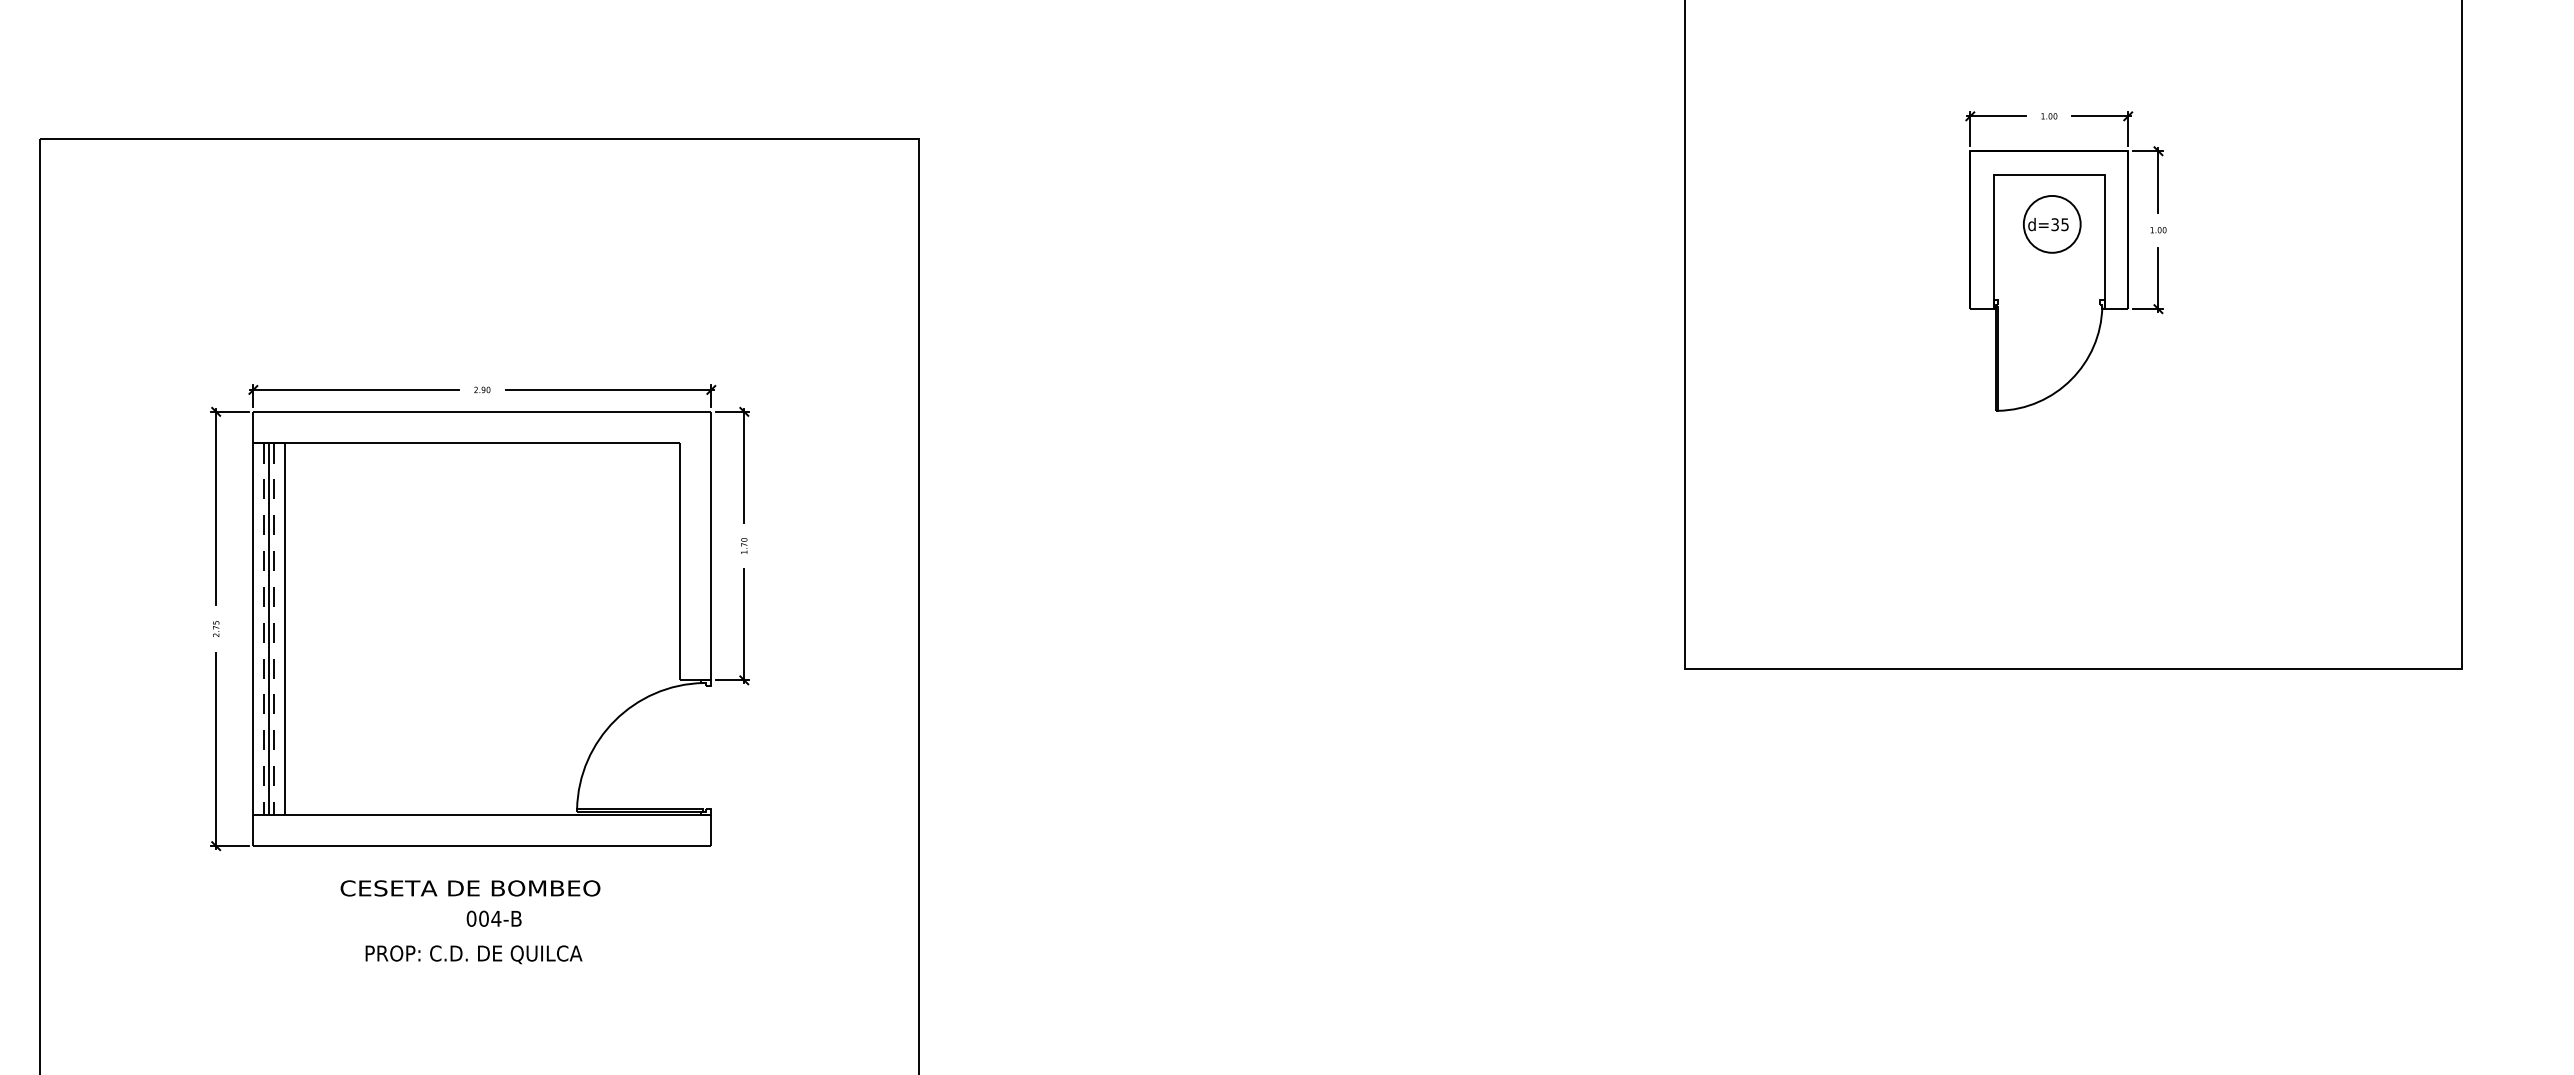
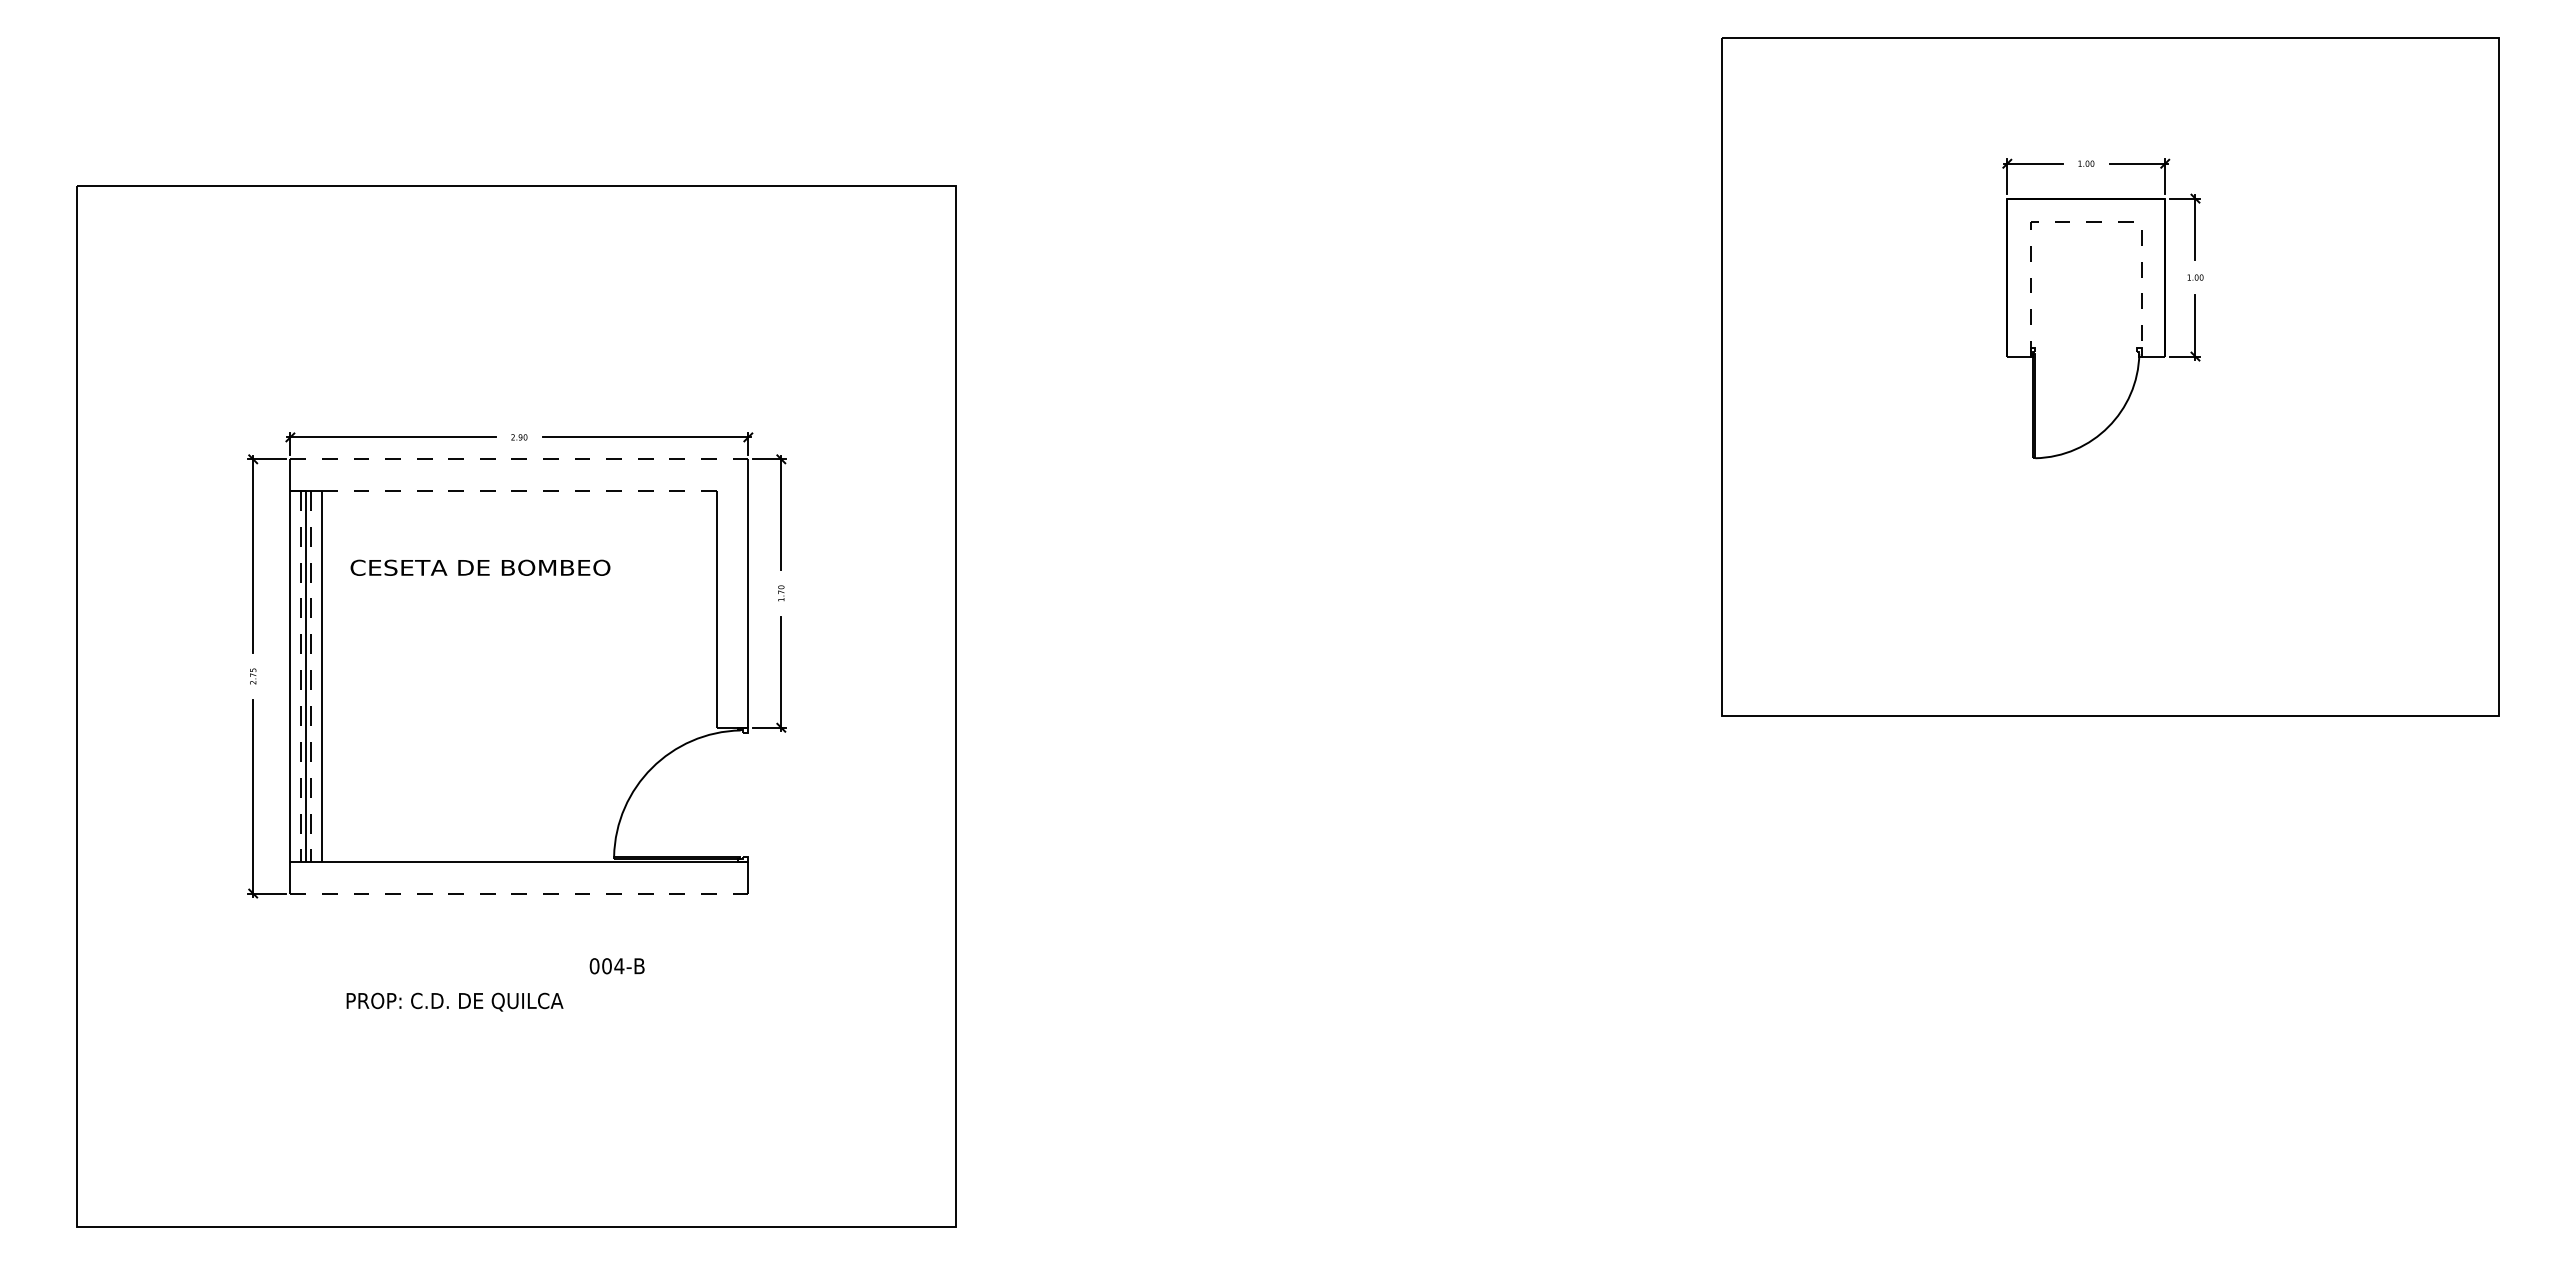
line: (2049, 175) -> (2086, 222), solid -> dashed
part: (2052, 224) -> (2089, 271), removed
line: (482, 412) -> (519, 459), solid -> dashed
line: (467, 443) -> (504, 490), solid -> dashed
line: (482, 846) -> (519, 893), solid -> dashed
text: (470, 888) -> (480, 567), moved
text: (493, 919) -> (616, 966), moved
text: (473, 954) -> (454, 1001), moved

